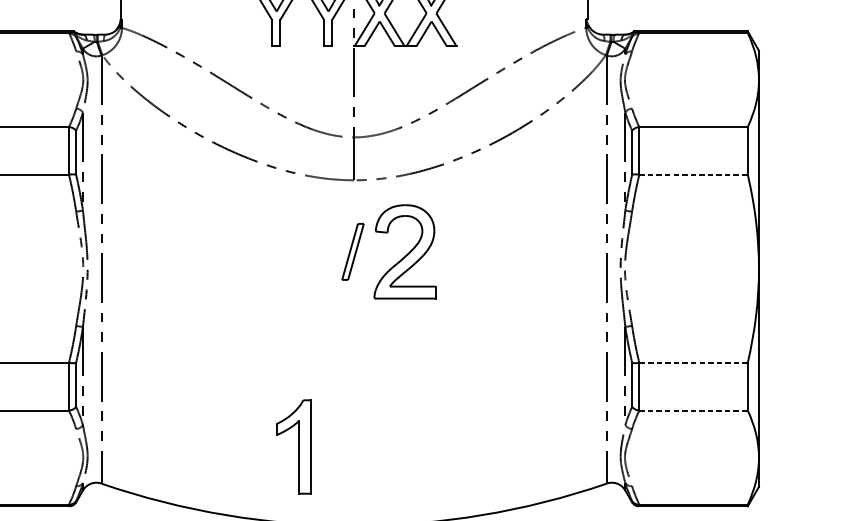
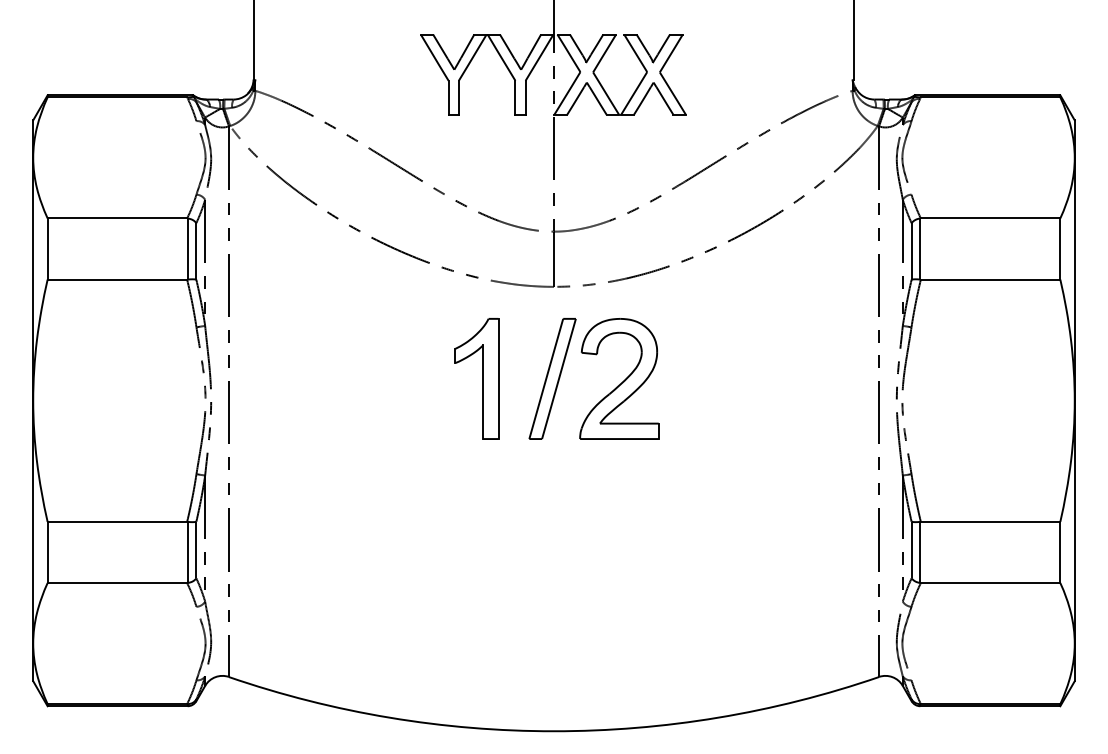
line: (693, 174) -> (990, 279), dashed -> solid
part: (352, 251) -> (552, 378), size x1.67
line: (693, 362) -> (990, 521), dashed -> solid
line: (693, 410) -> (990, 583), dashed -> solid
part: (293, 446) -> (476, 378), moved

